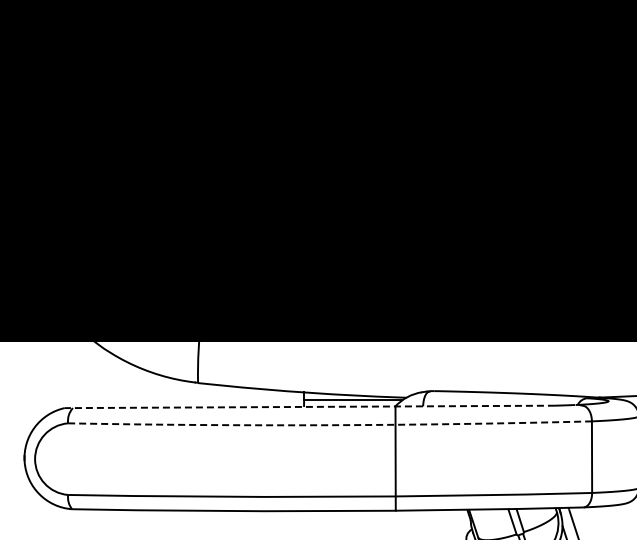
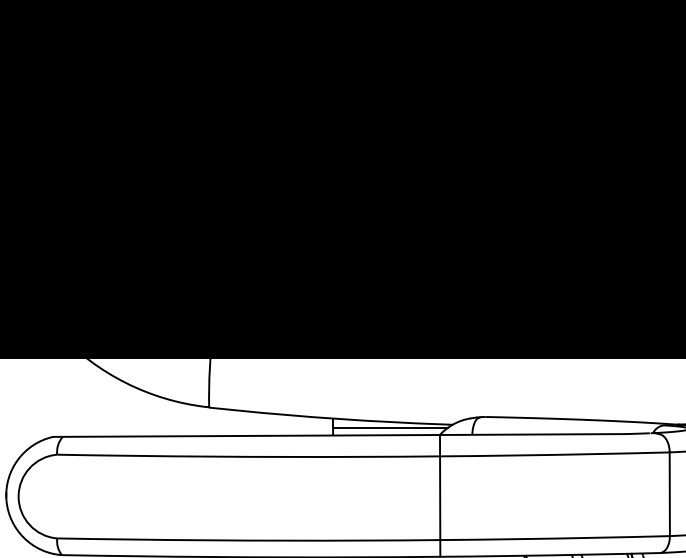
line: (309, 406) -> (339, 435), dashed -> solid
arc: (330, 425) -> (364, 457), dashed -> solid

